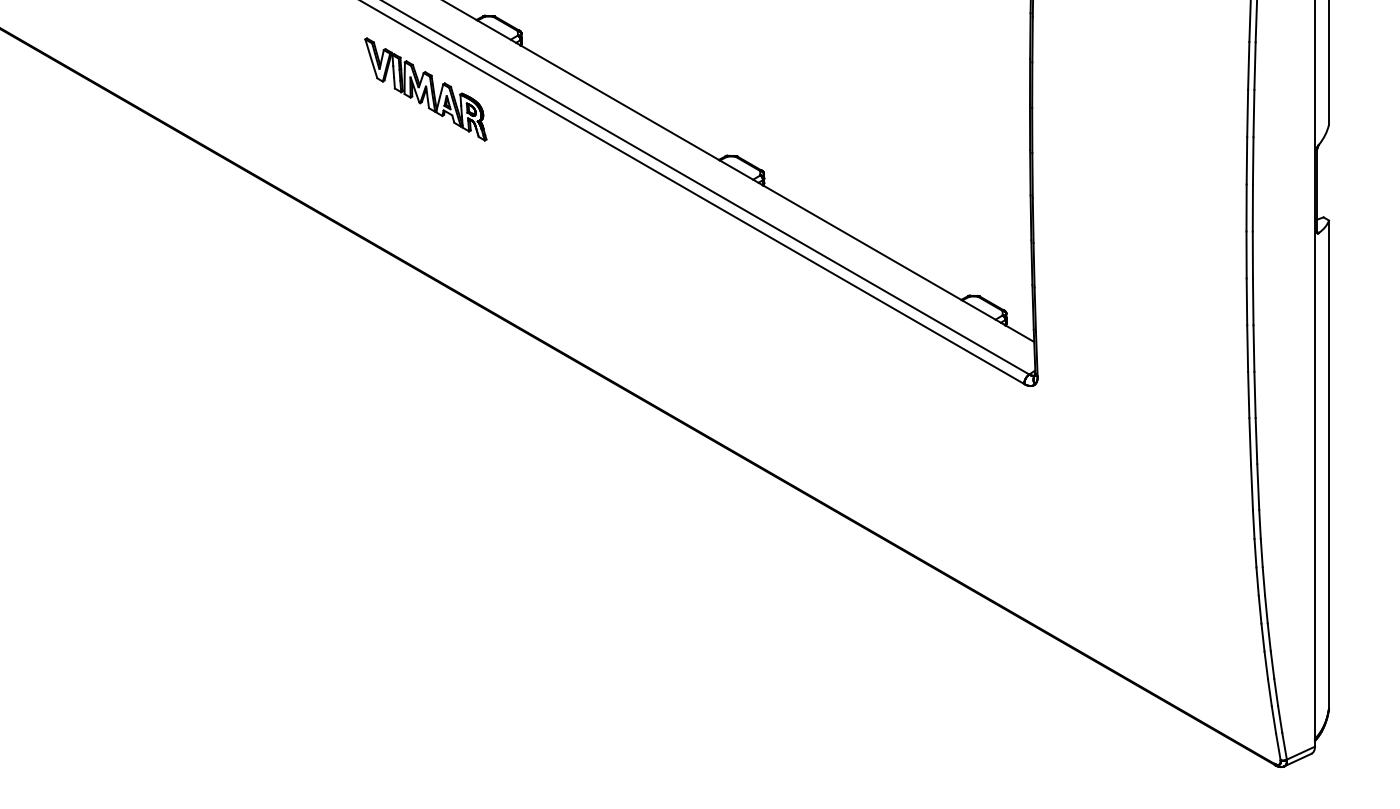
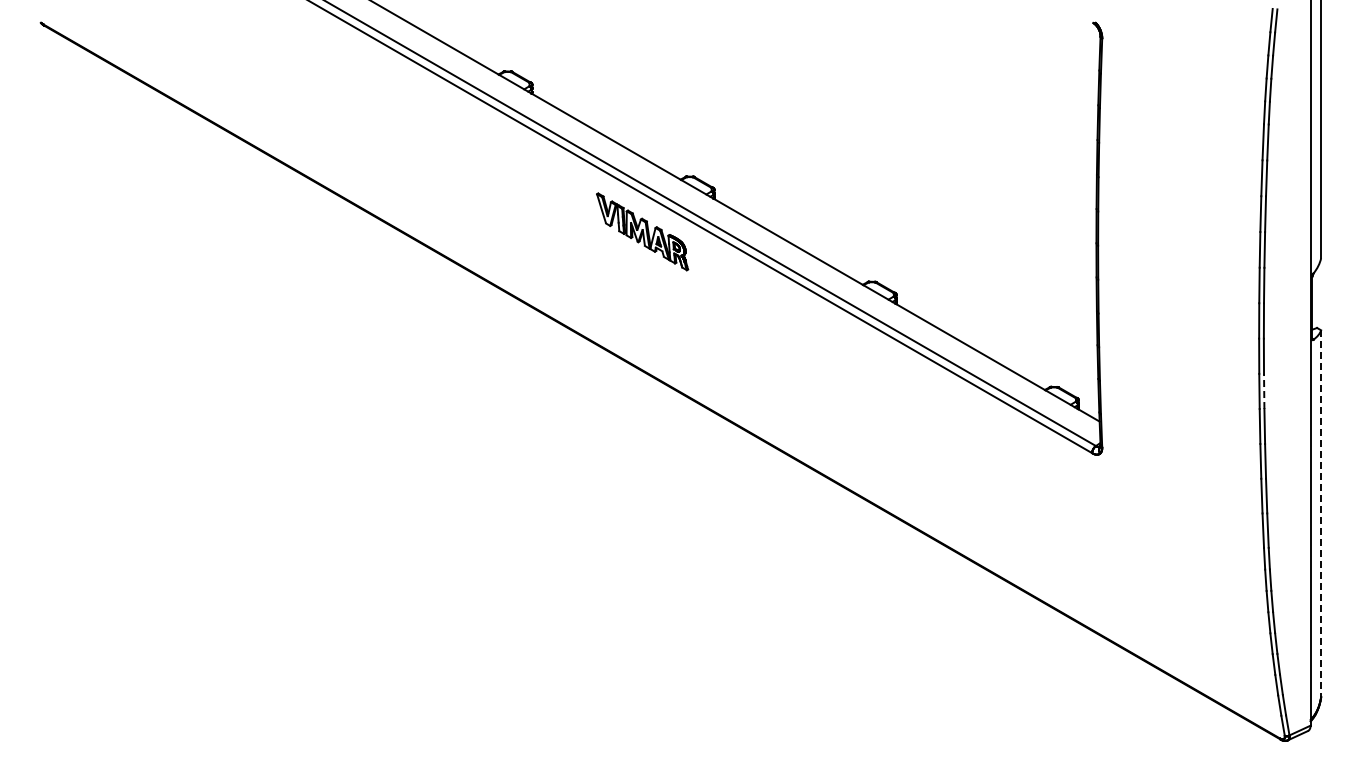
line: (1253, 301) -> (1264, 391), solid -> dashed
line: (1329, 465) -> (1321, 514), solid -> dashed

